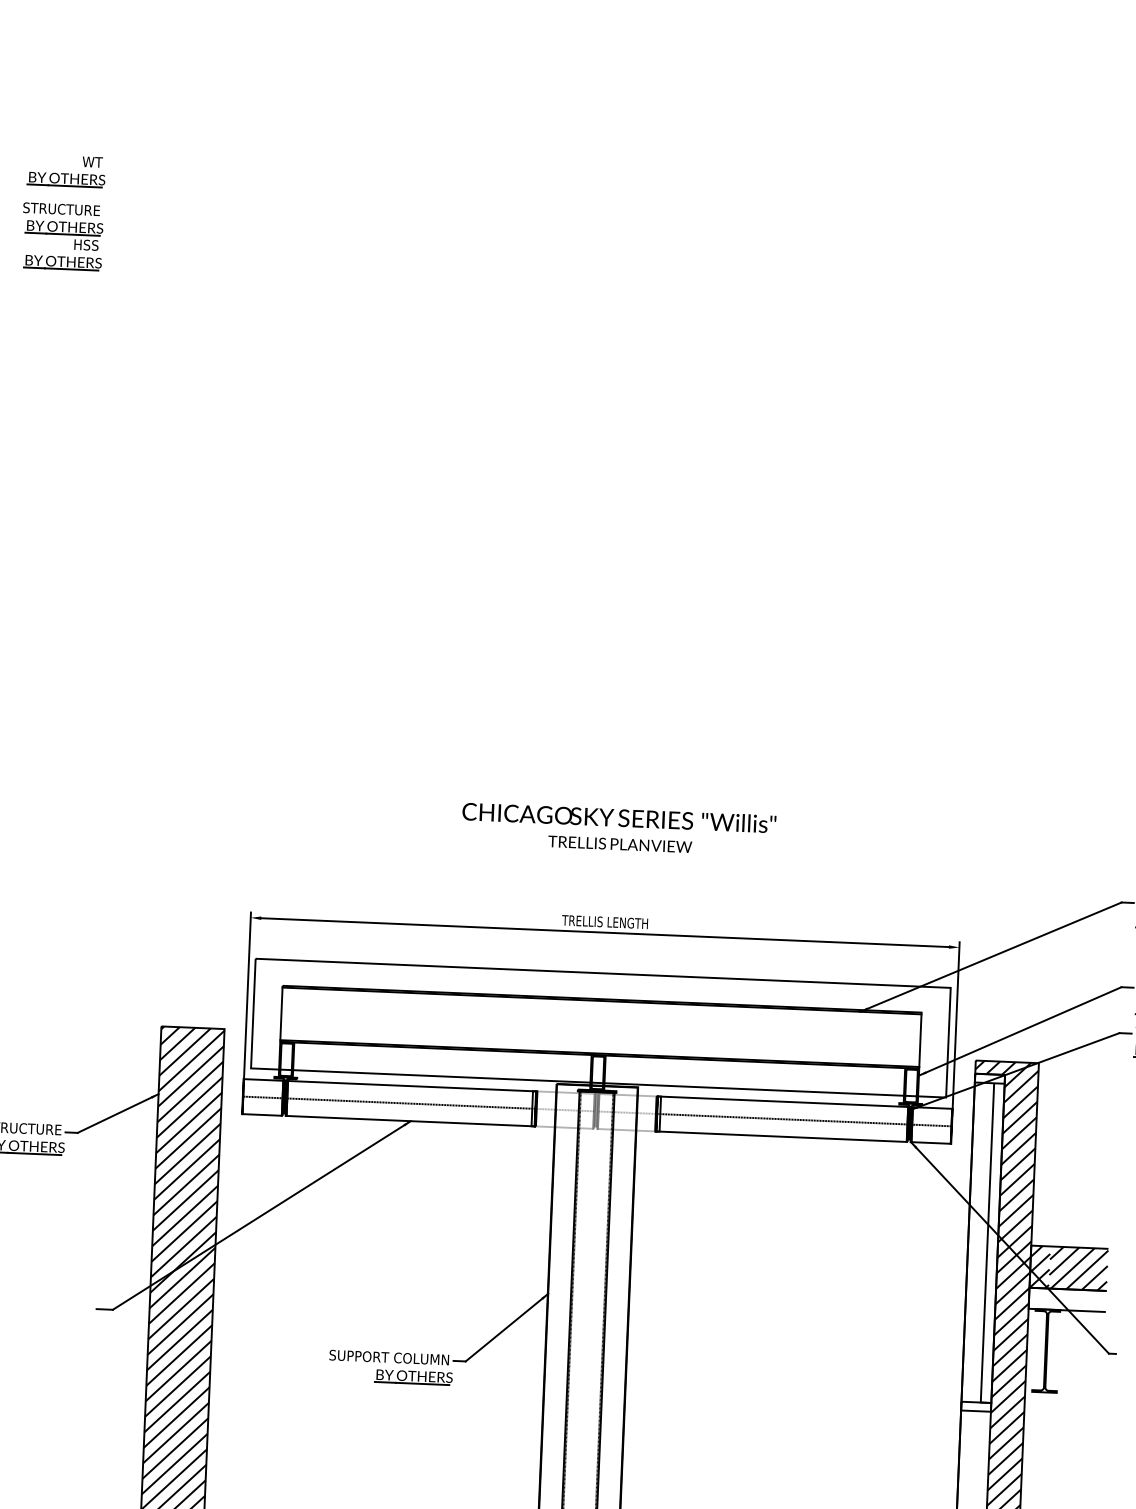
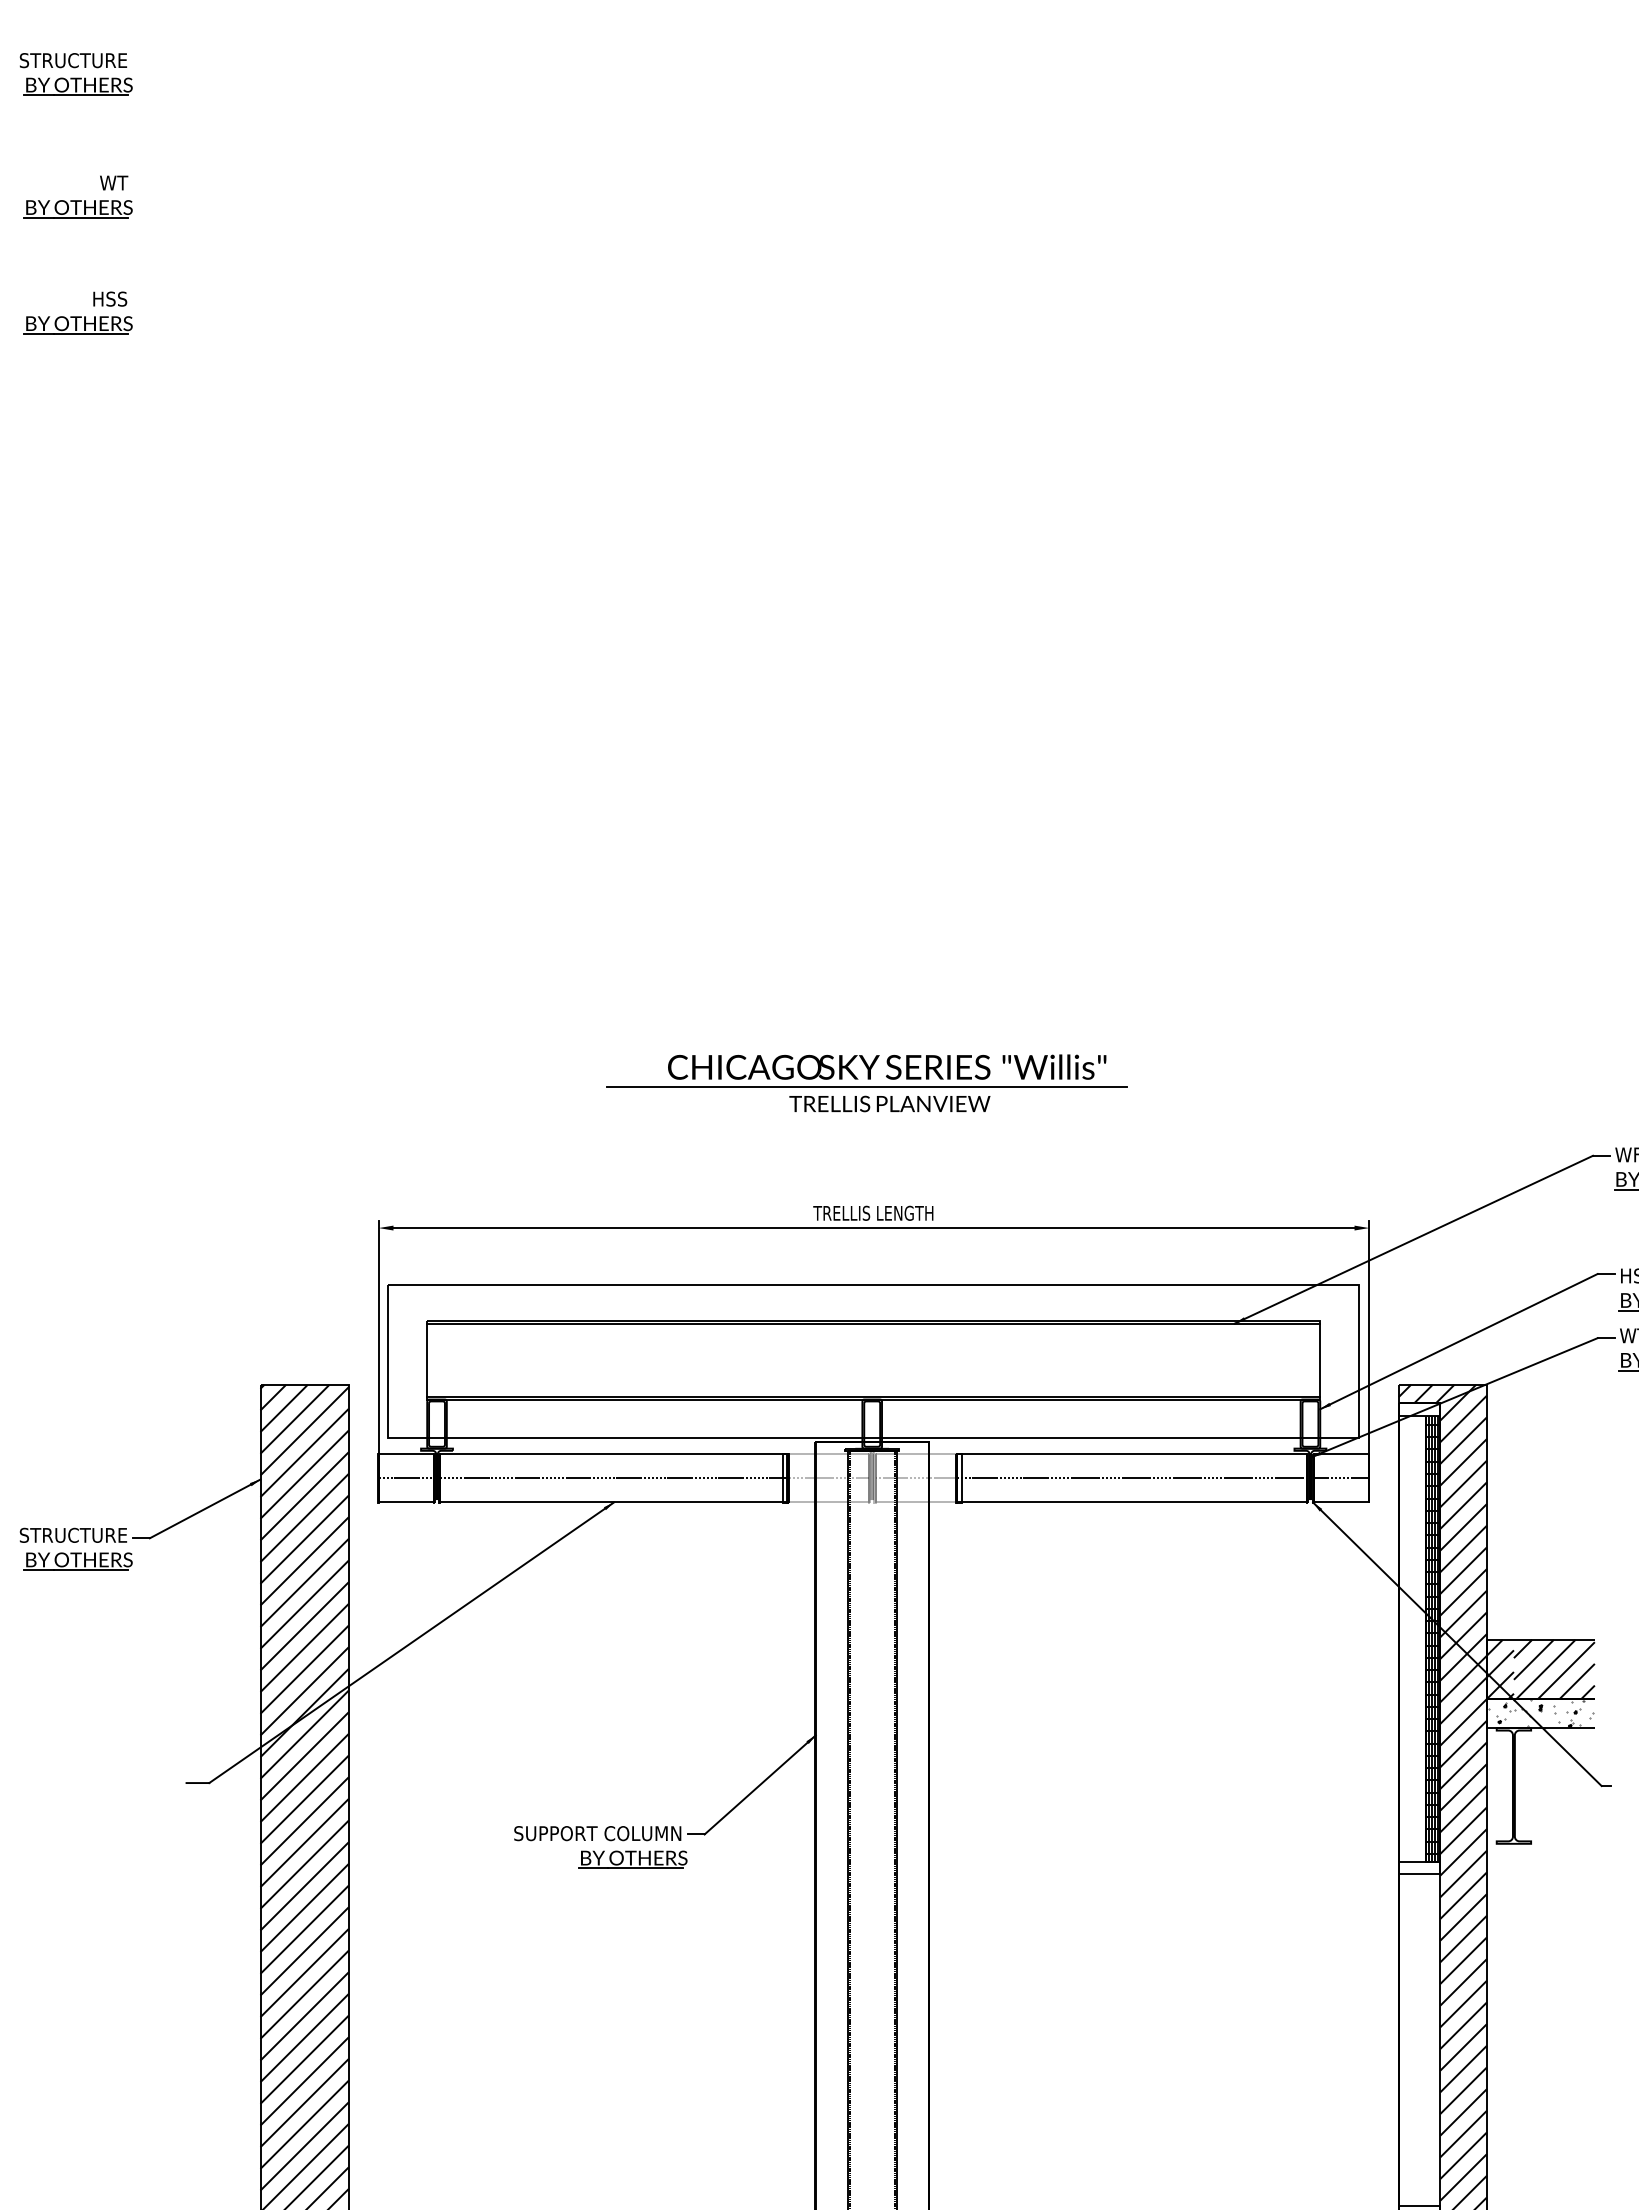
part: (62, 219) -> (75, 74), moved
line: (604, 831) -> (867, 1087), added
hatch: (992, 1243) -> (1432, 1638), added
hatch: (1067, 1299) -> (1540, 1713), added

